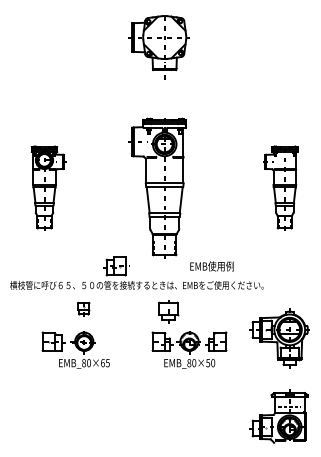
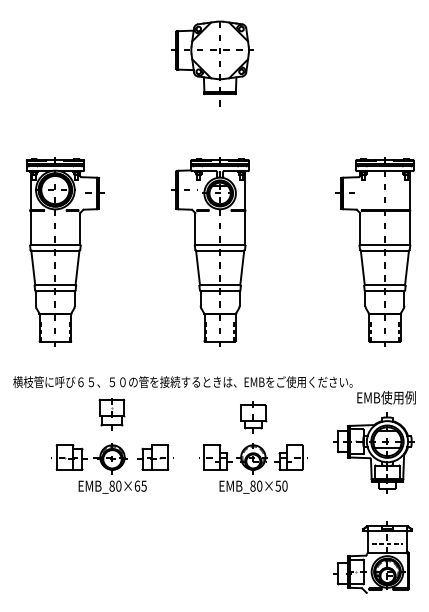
part: (48, 187) -> (64, 251), size x1.67
part: (280, 187) -> (374, 251), size x1.67
part: (116, 266) -> (155, 457), moved
text: (212, 266) -> (386, 397), moved
part: (83, 309) -> (111, 414), size x1.67
part: (168, 311) -> (253, 417), moved

